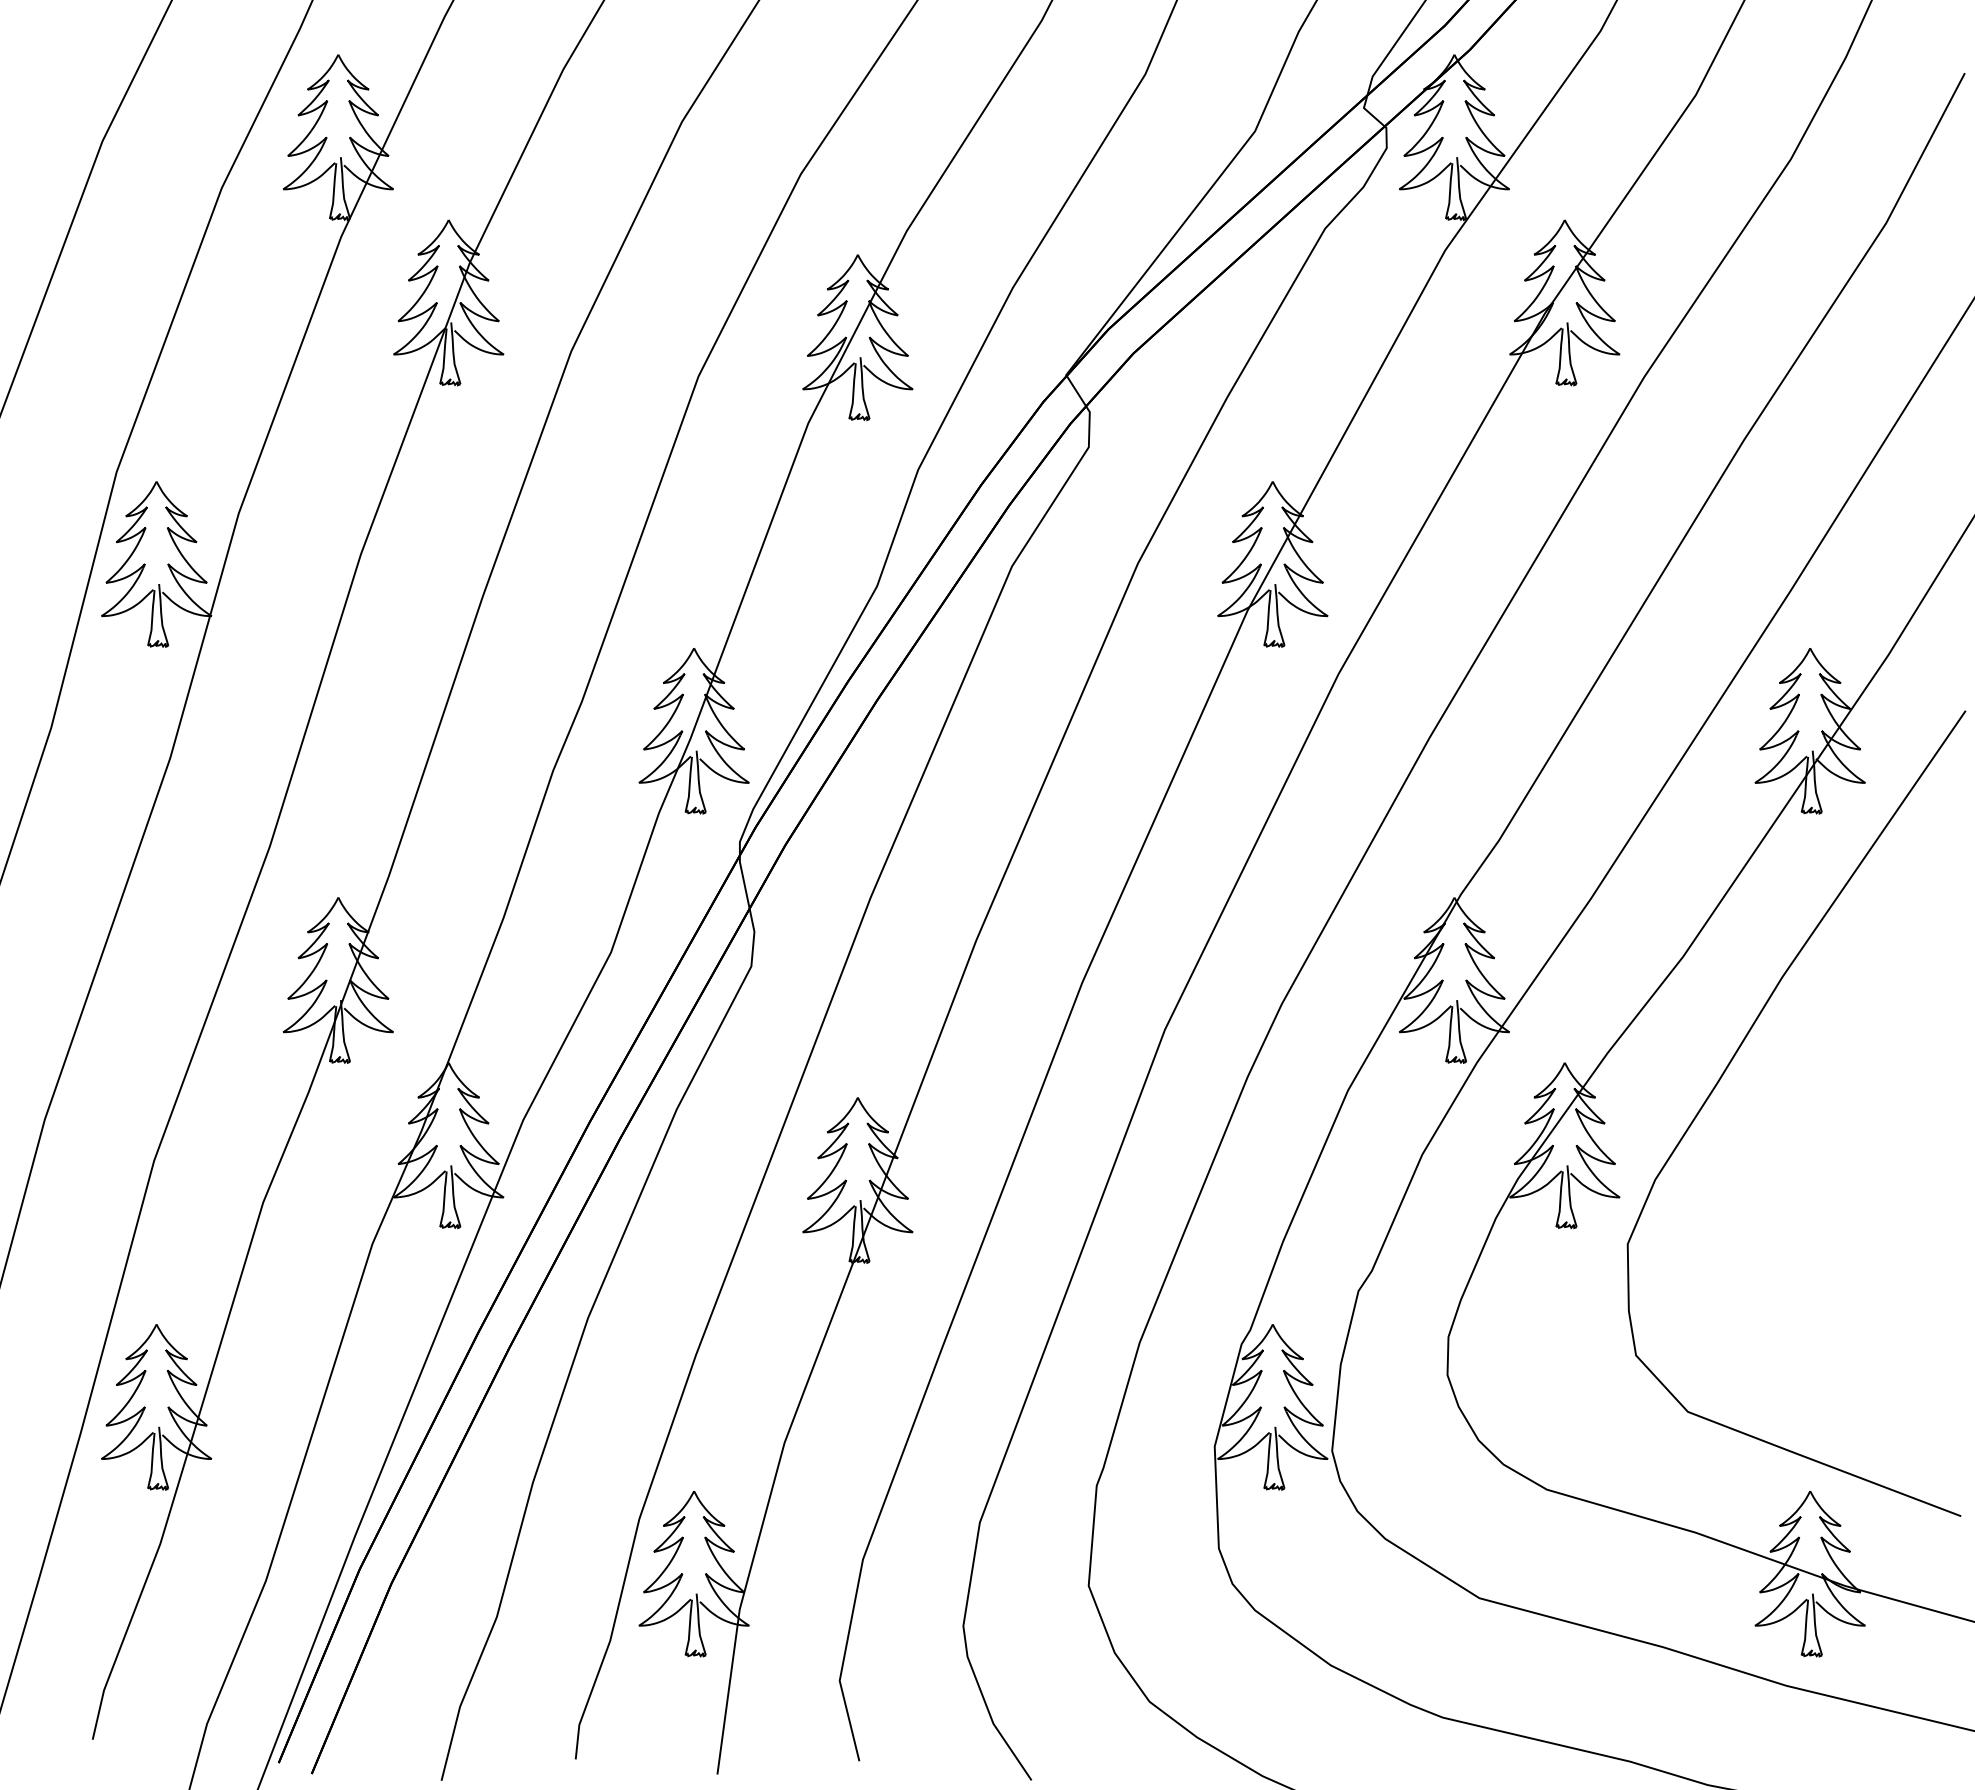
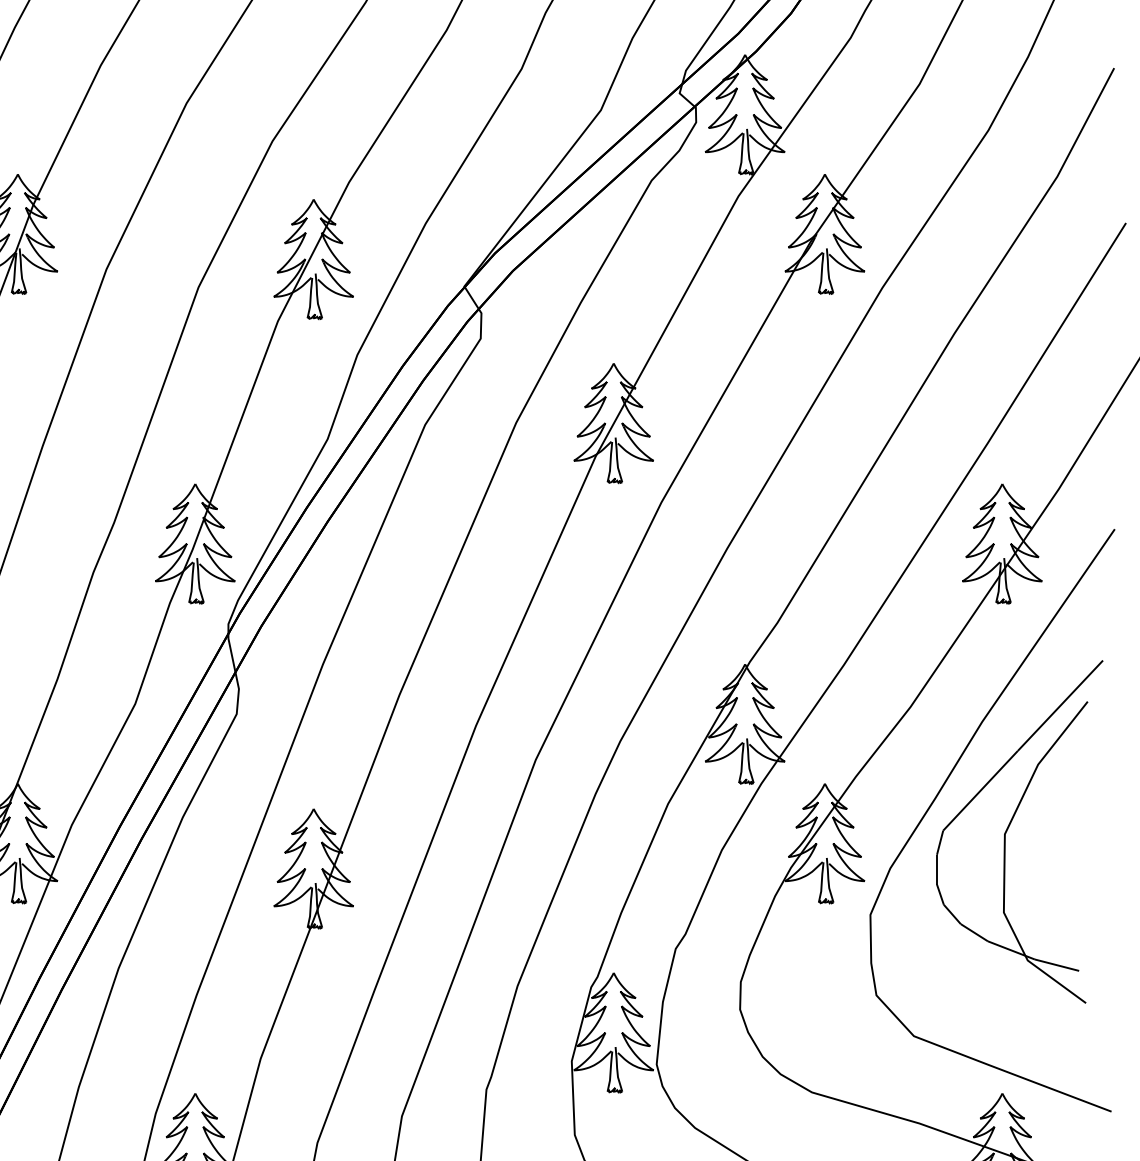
part: (1819, 1123) -> (1009, 827), added

